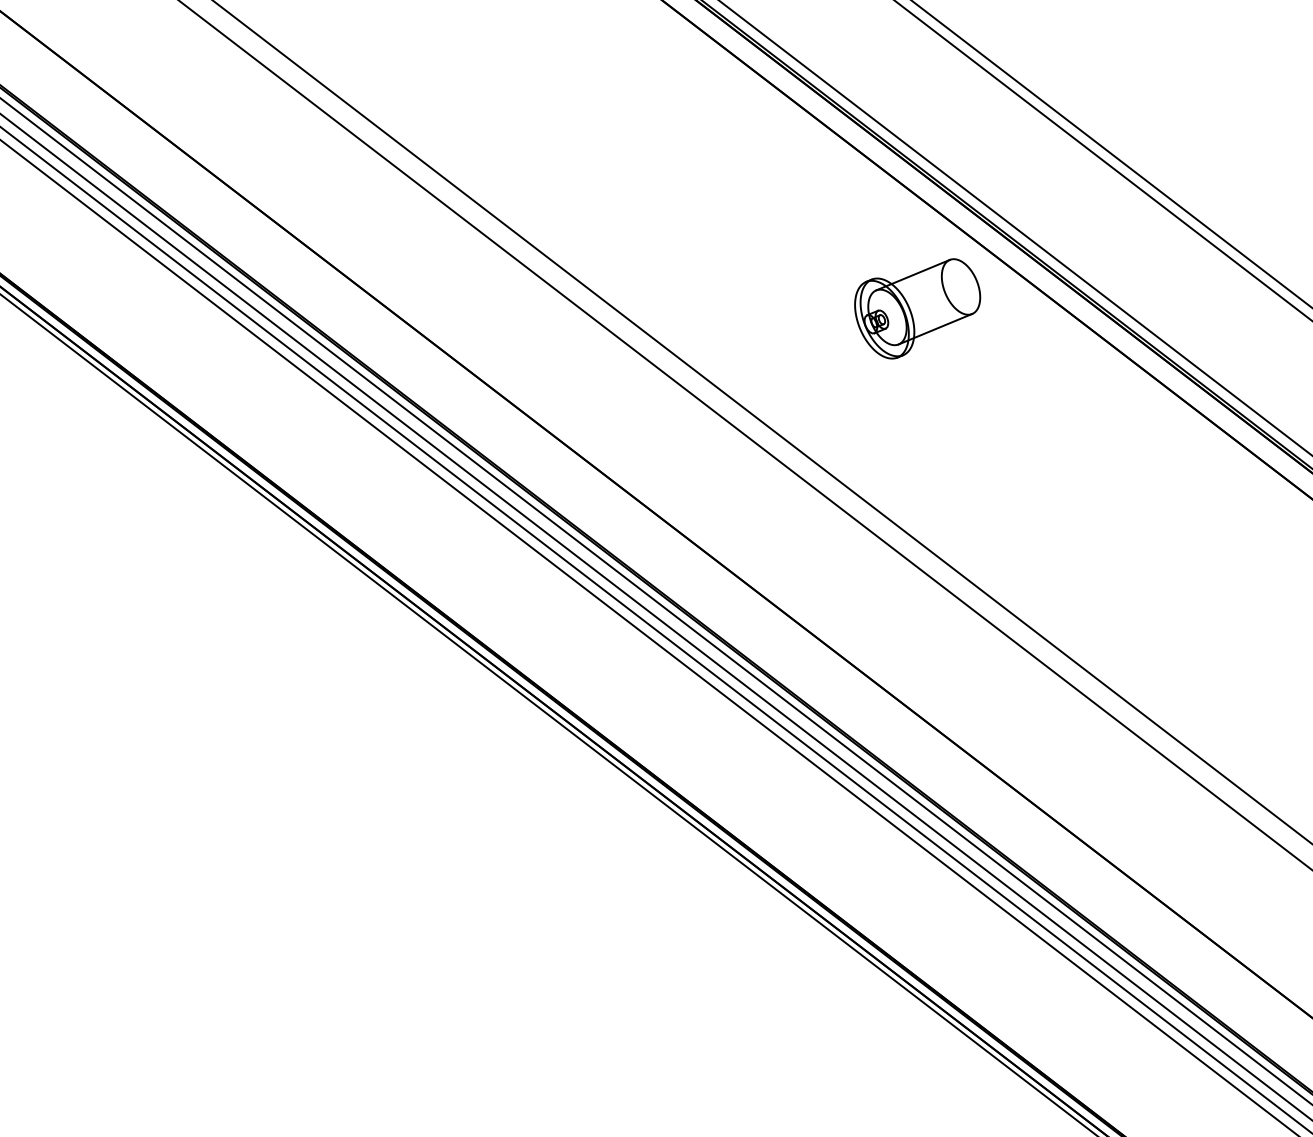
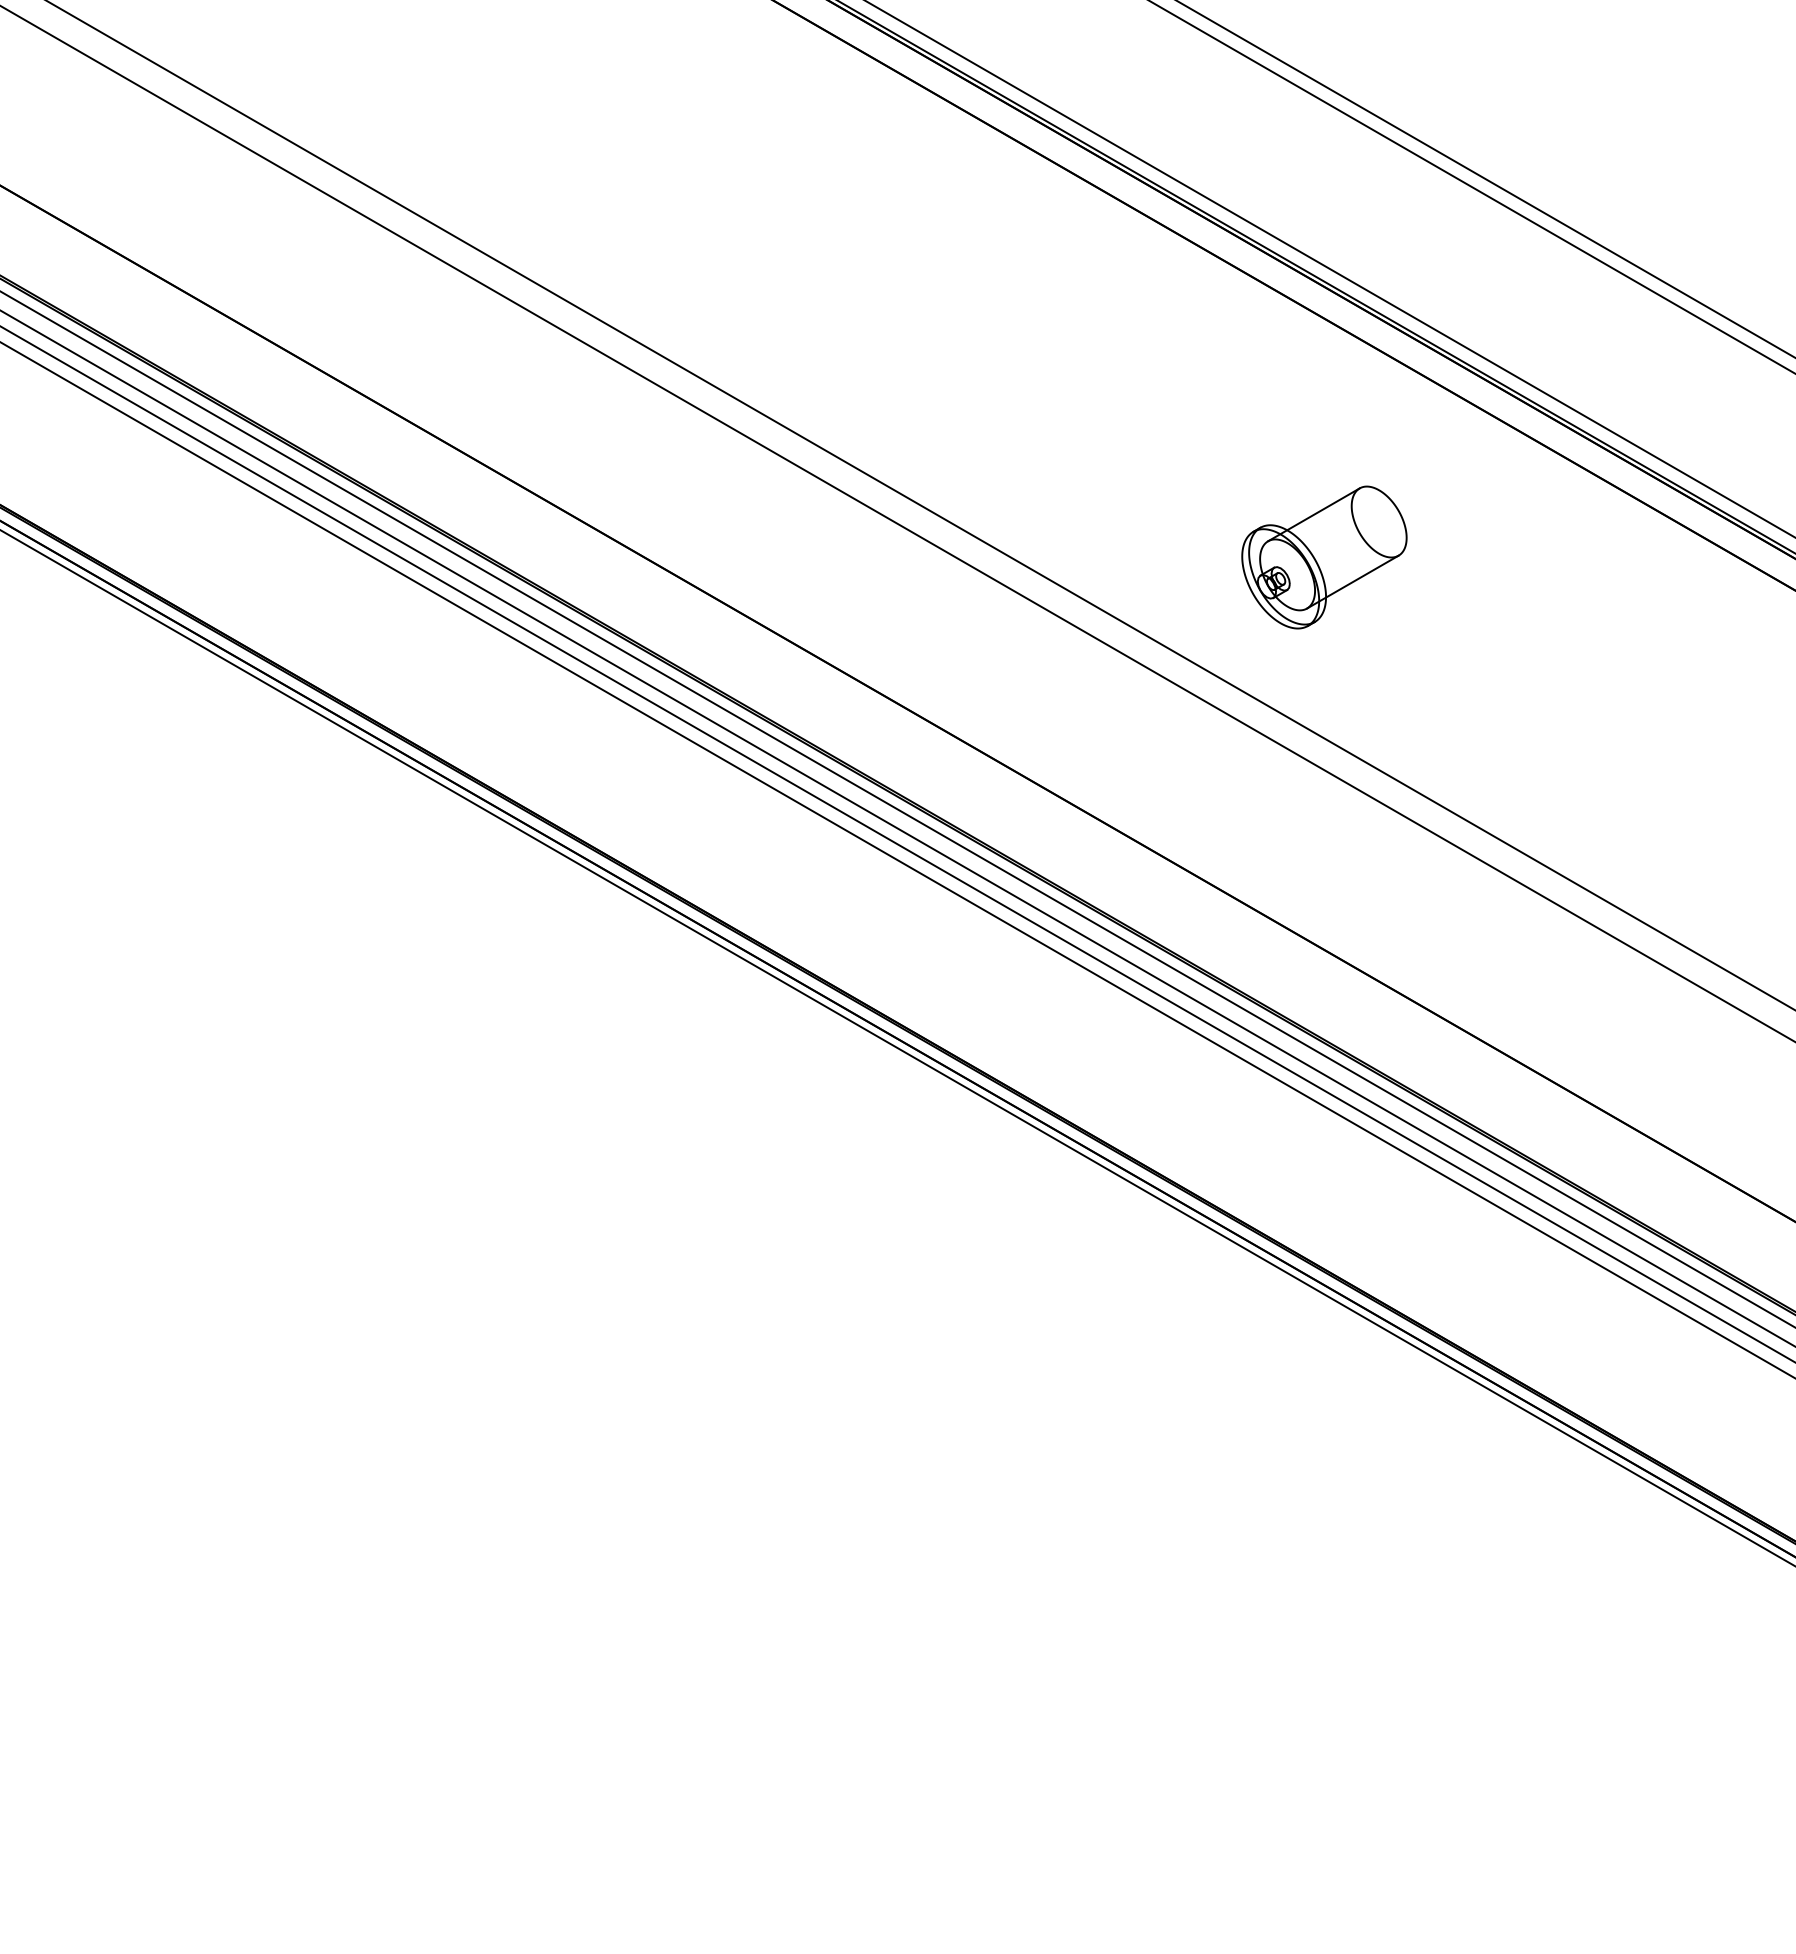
part: (916, 308) -> (1324, 557), moved

